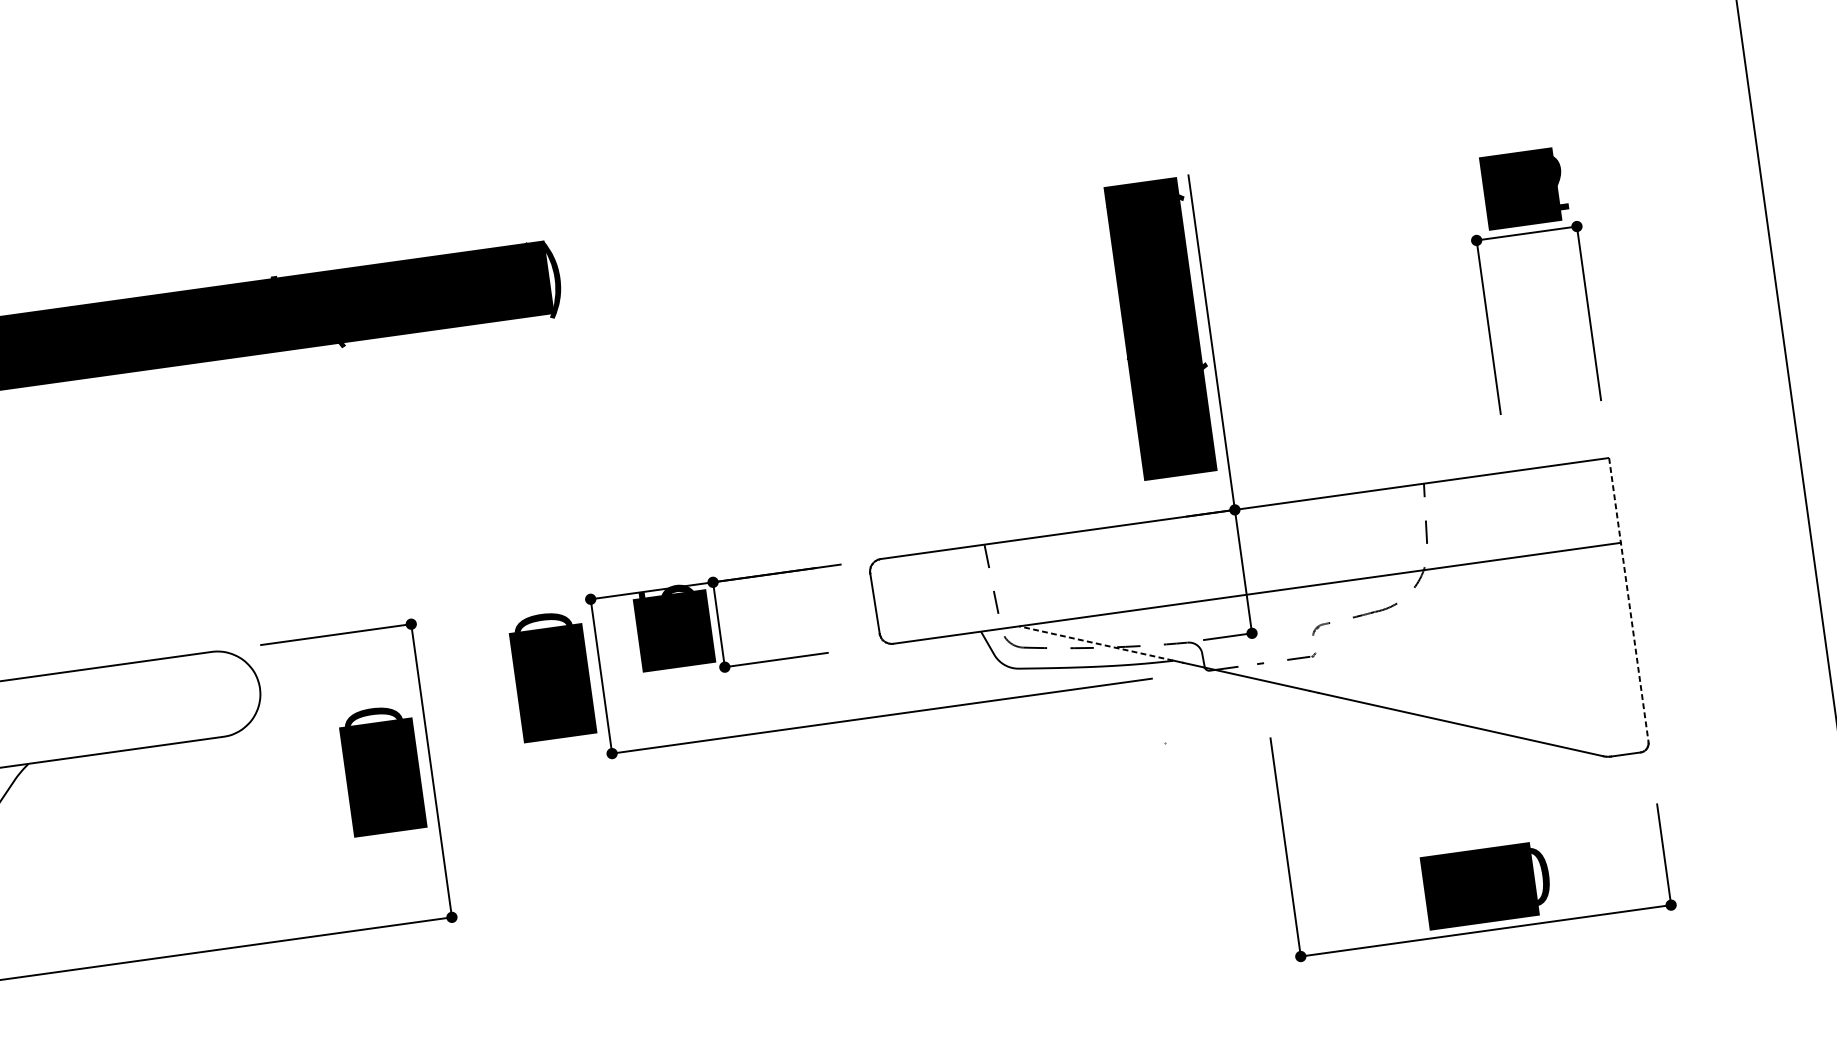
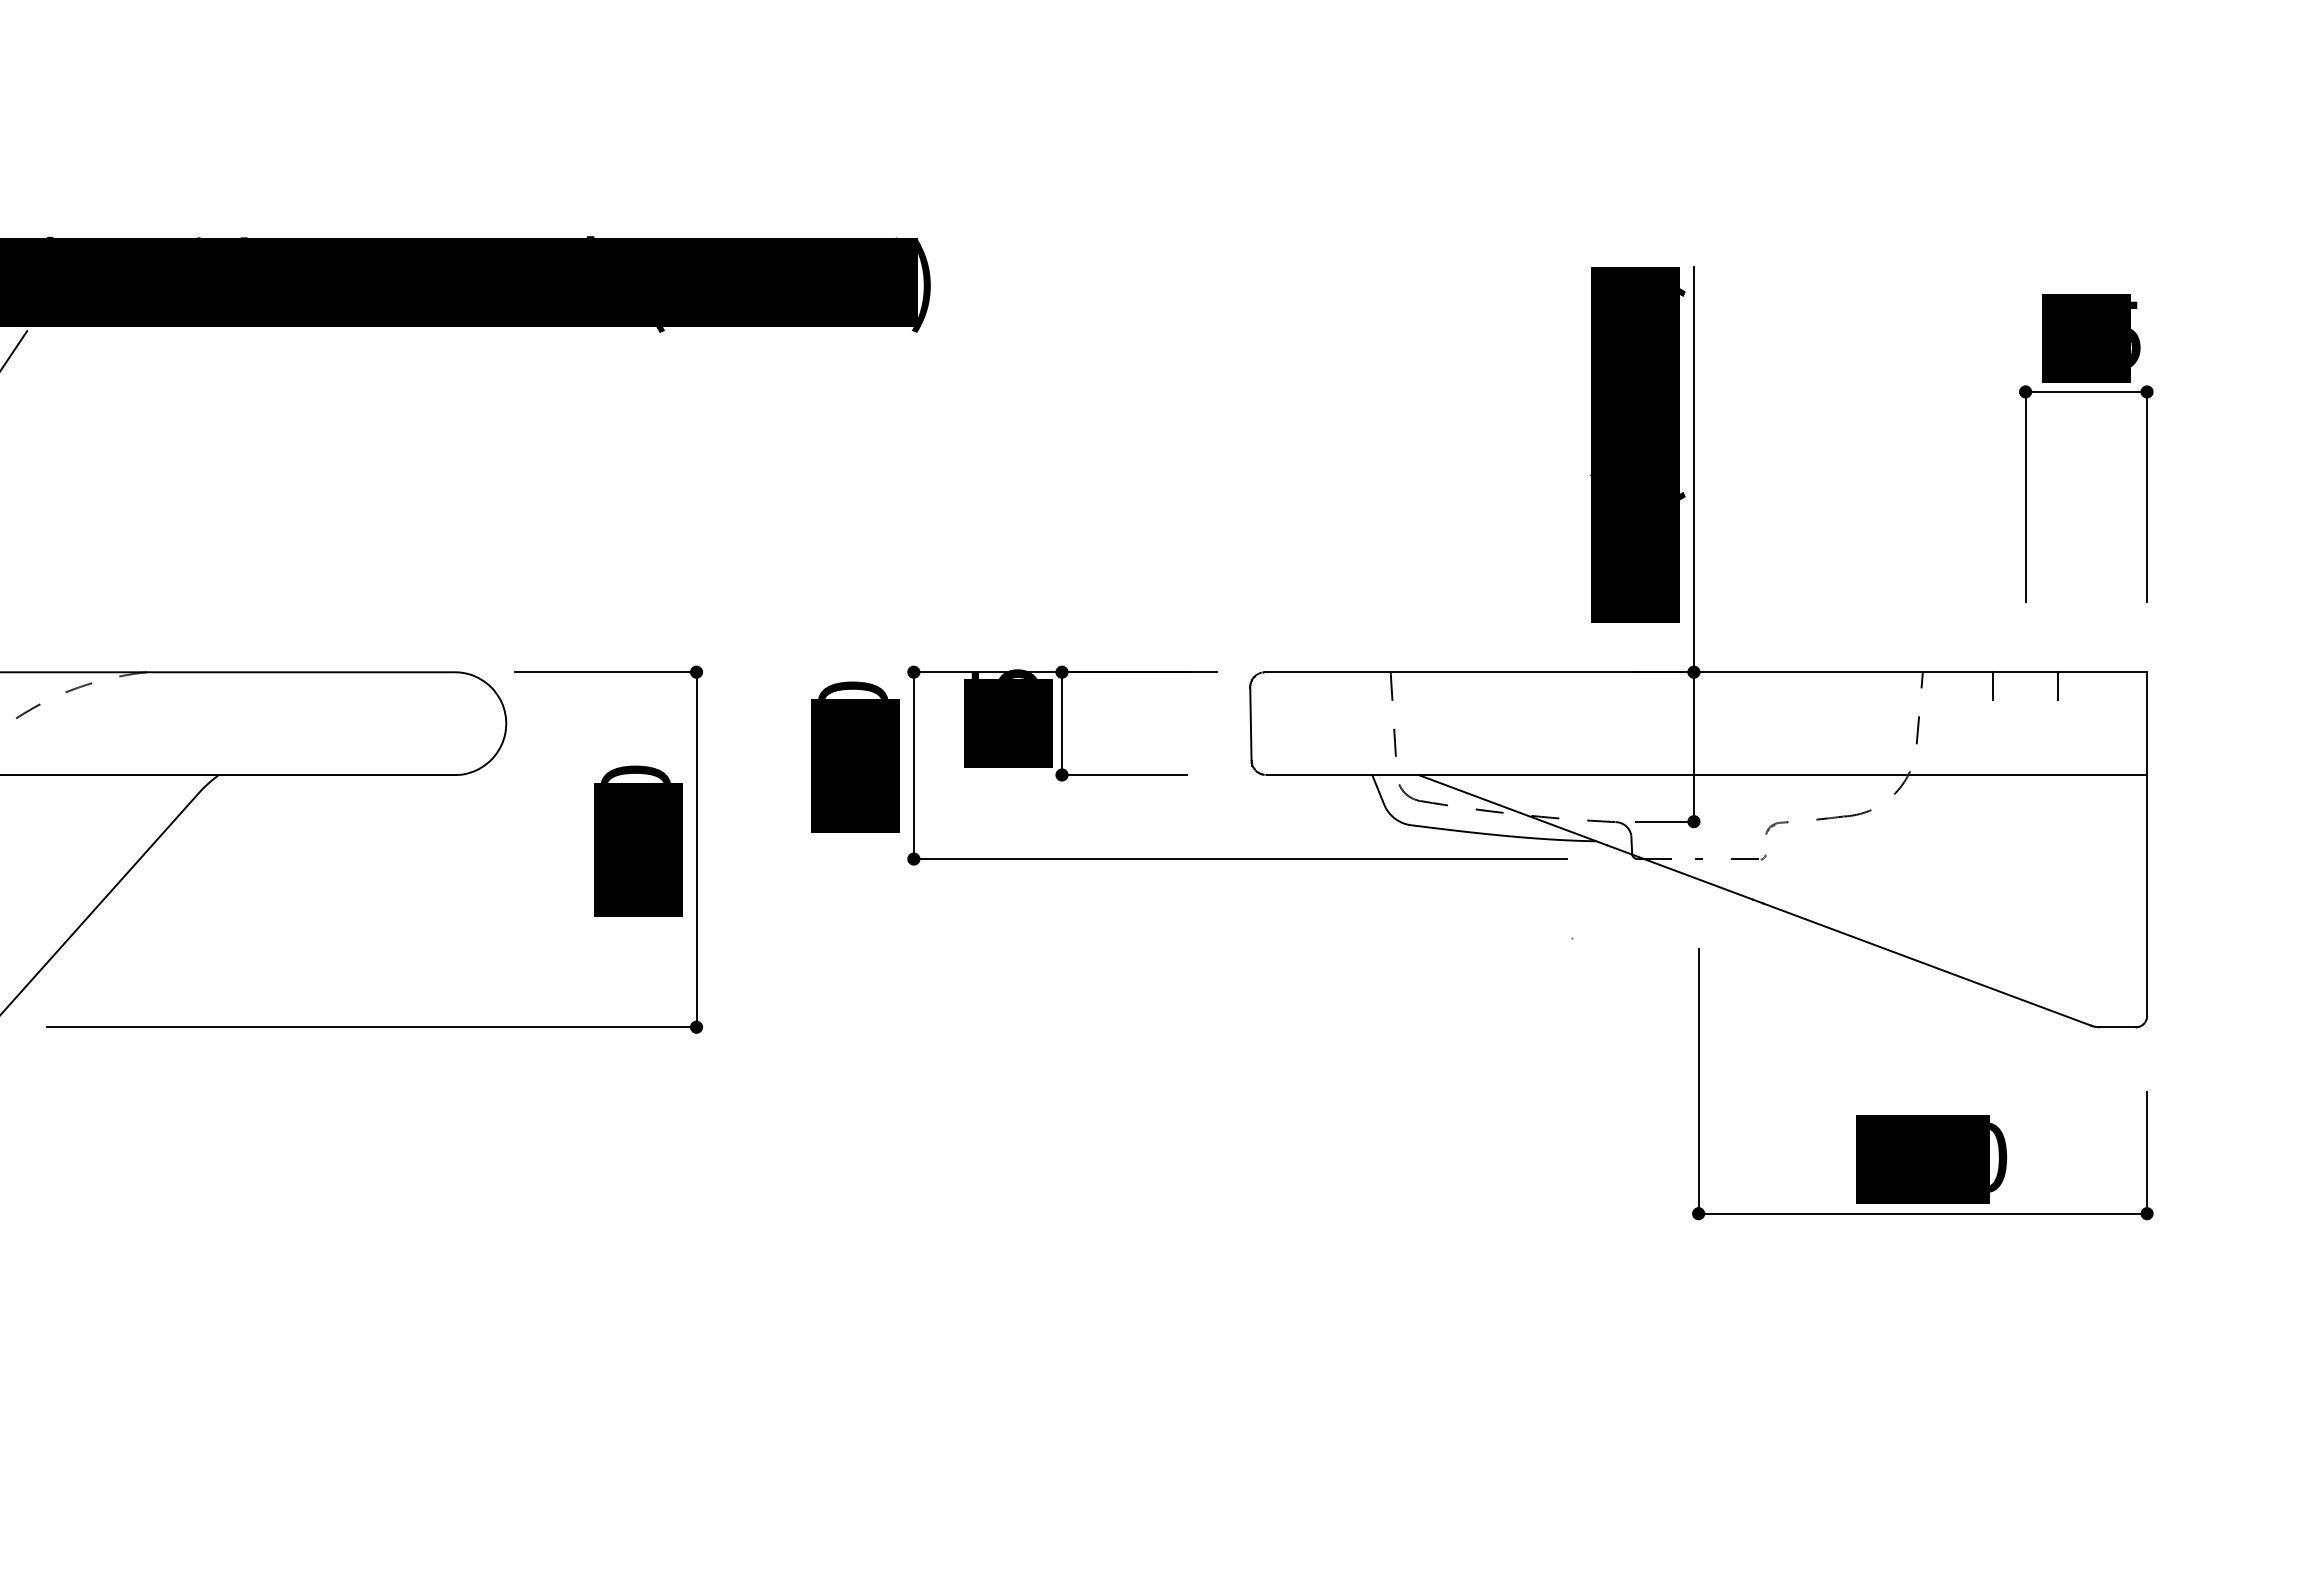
text: (1560, 181) -> (2135, 335), 62 -> 65
line: (1537, 479) -> (2058, 686), added
line: (1483, 487) -> (1992, 686), added
line: (1629, 600) -> (2147, 844), dashed -> solid
line: (1095, 643) -> (1506, 807), dashed -> solid

